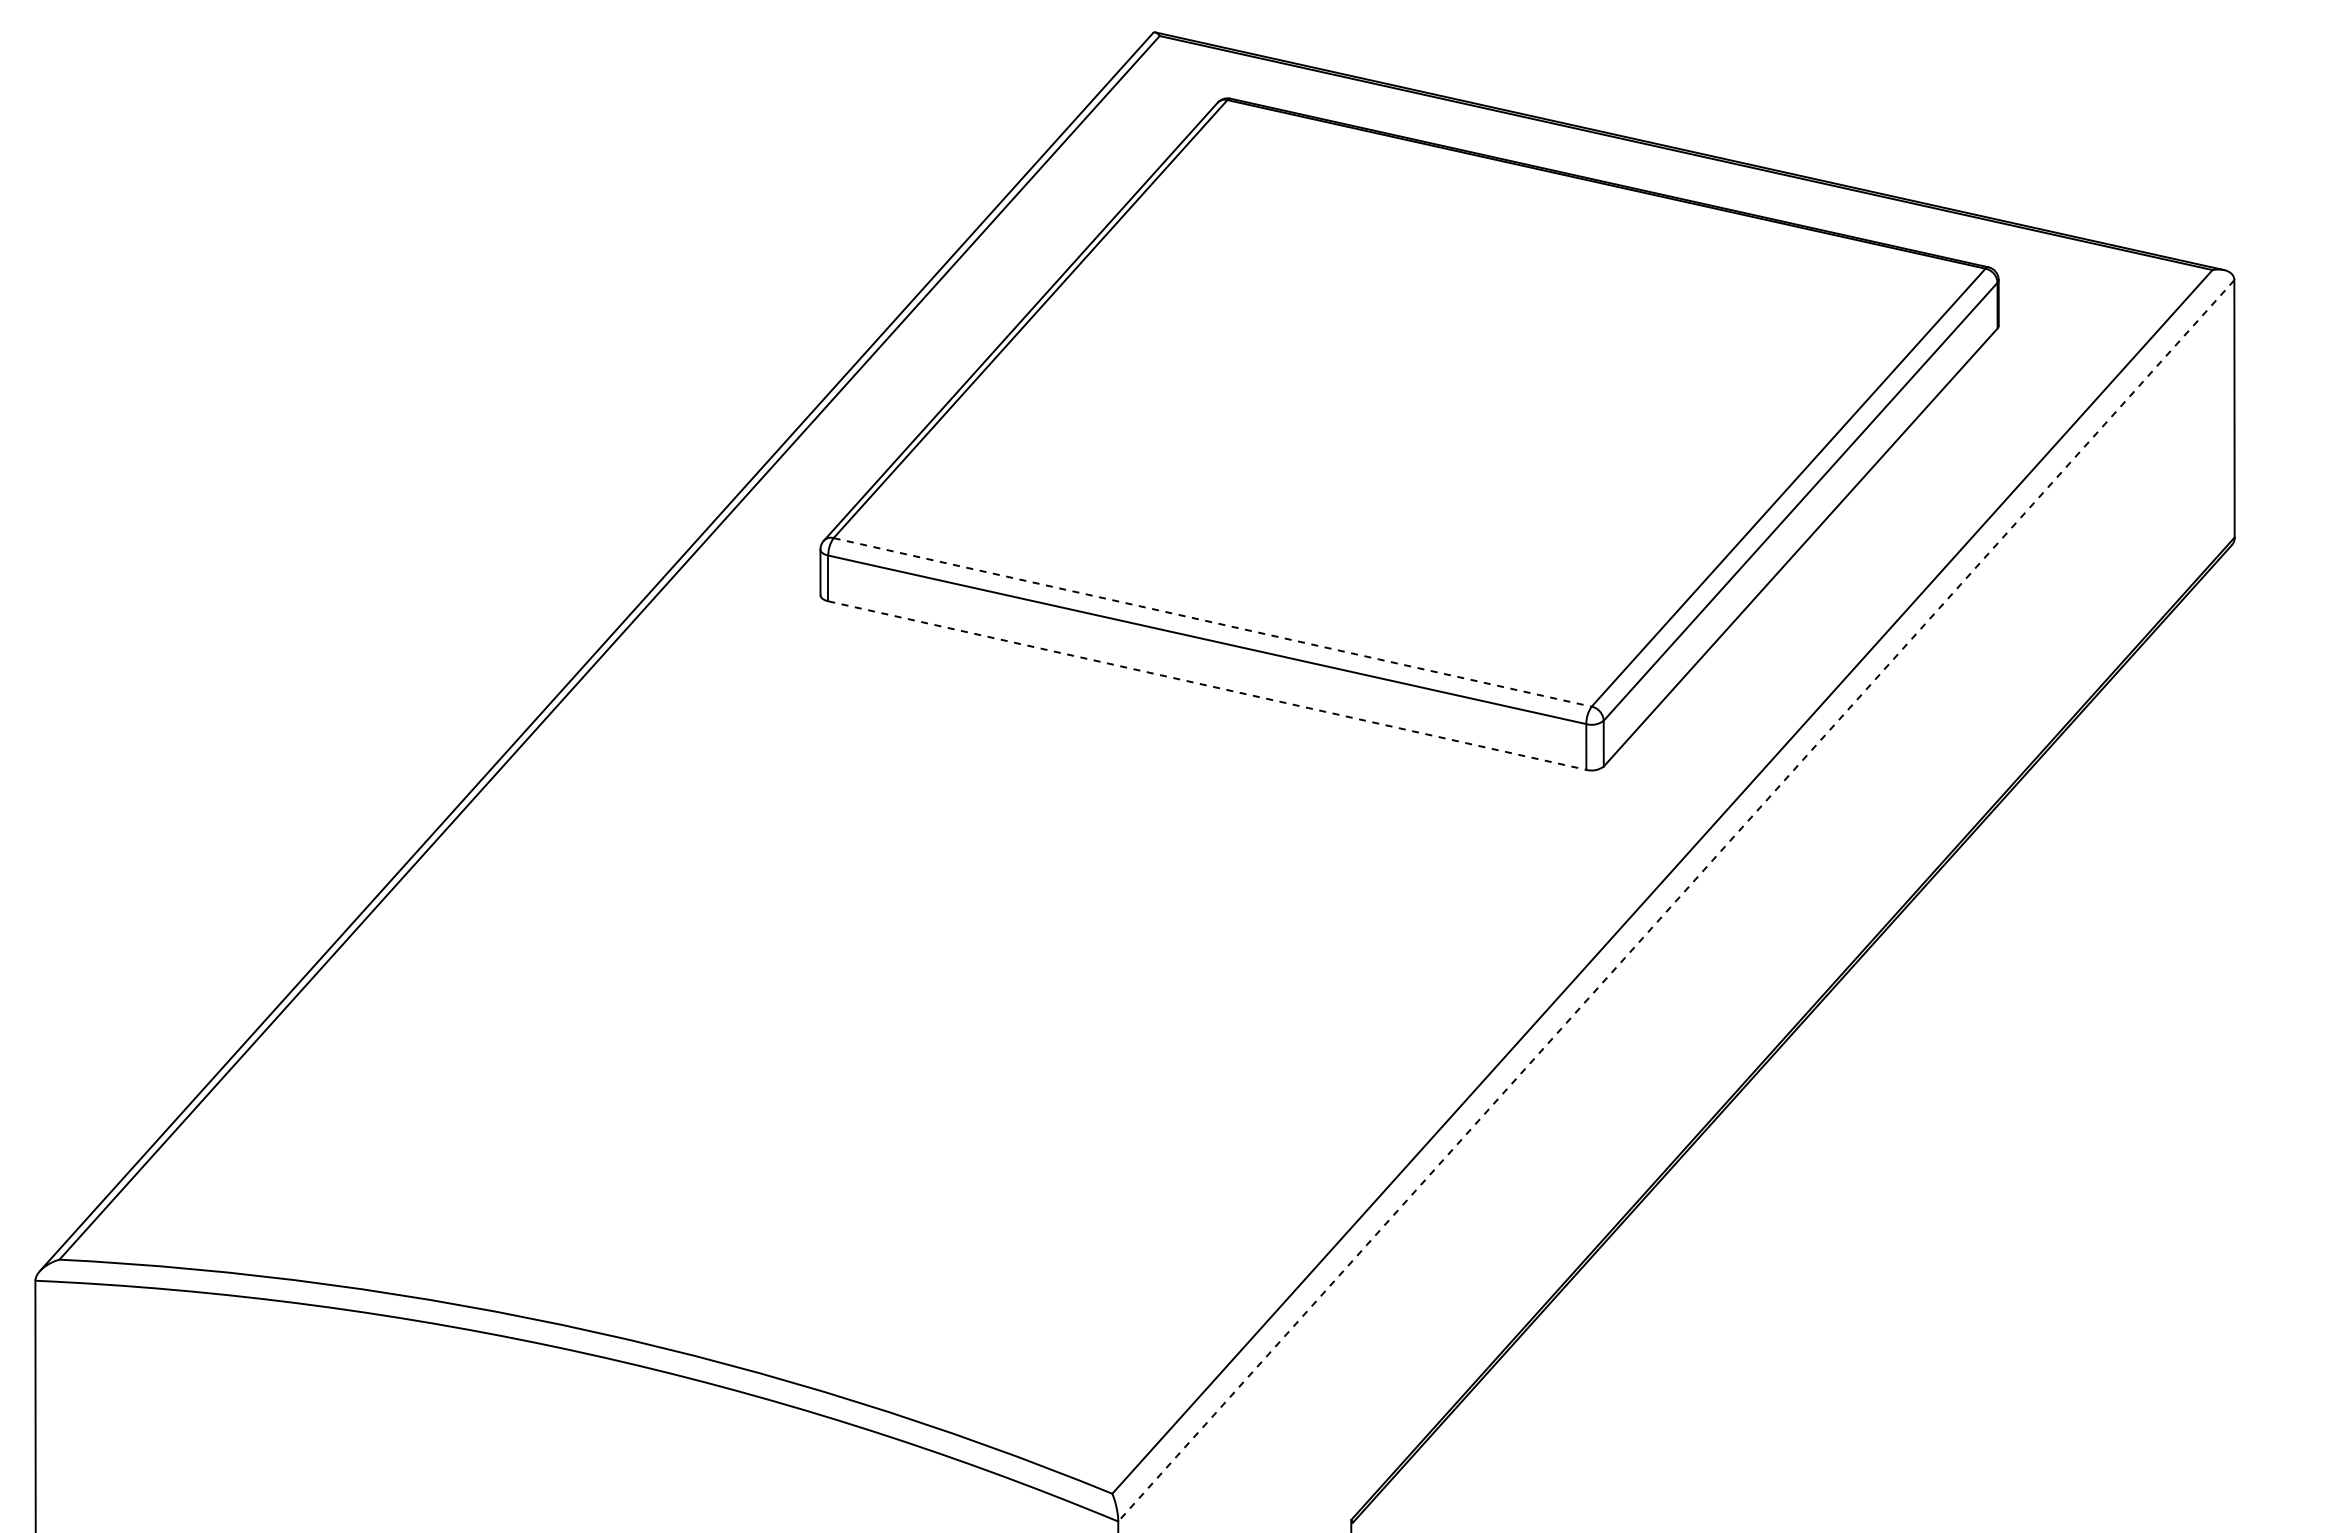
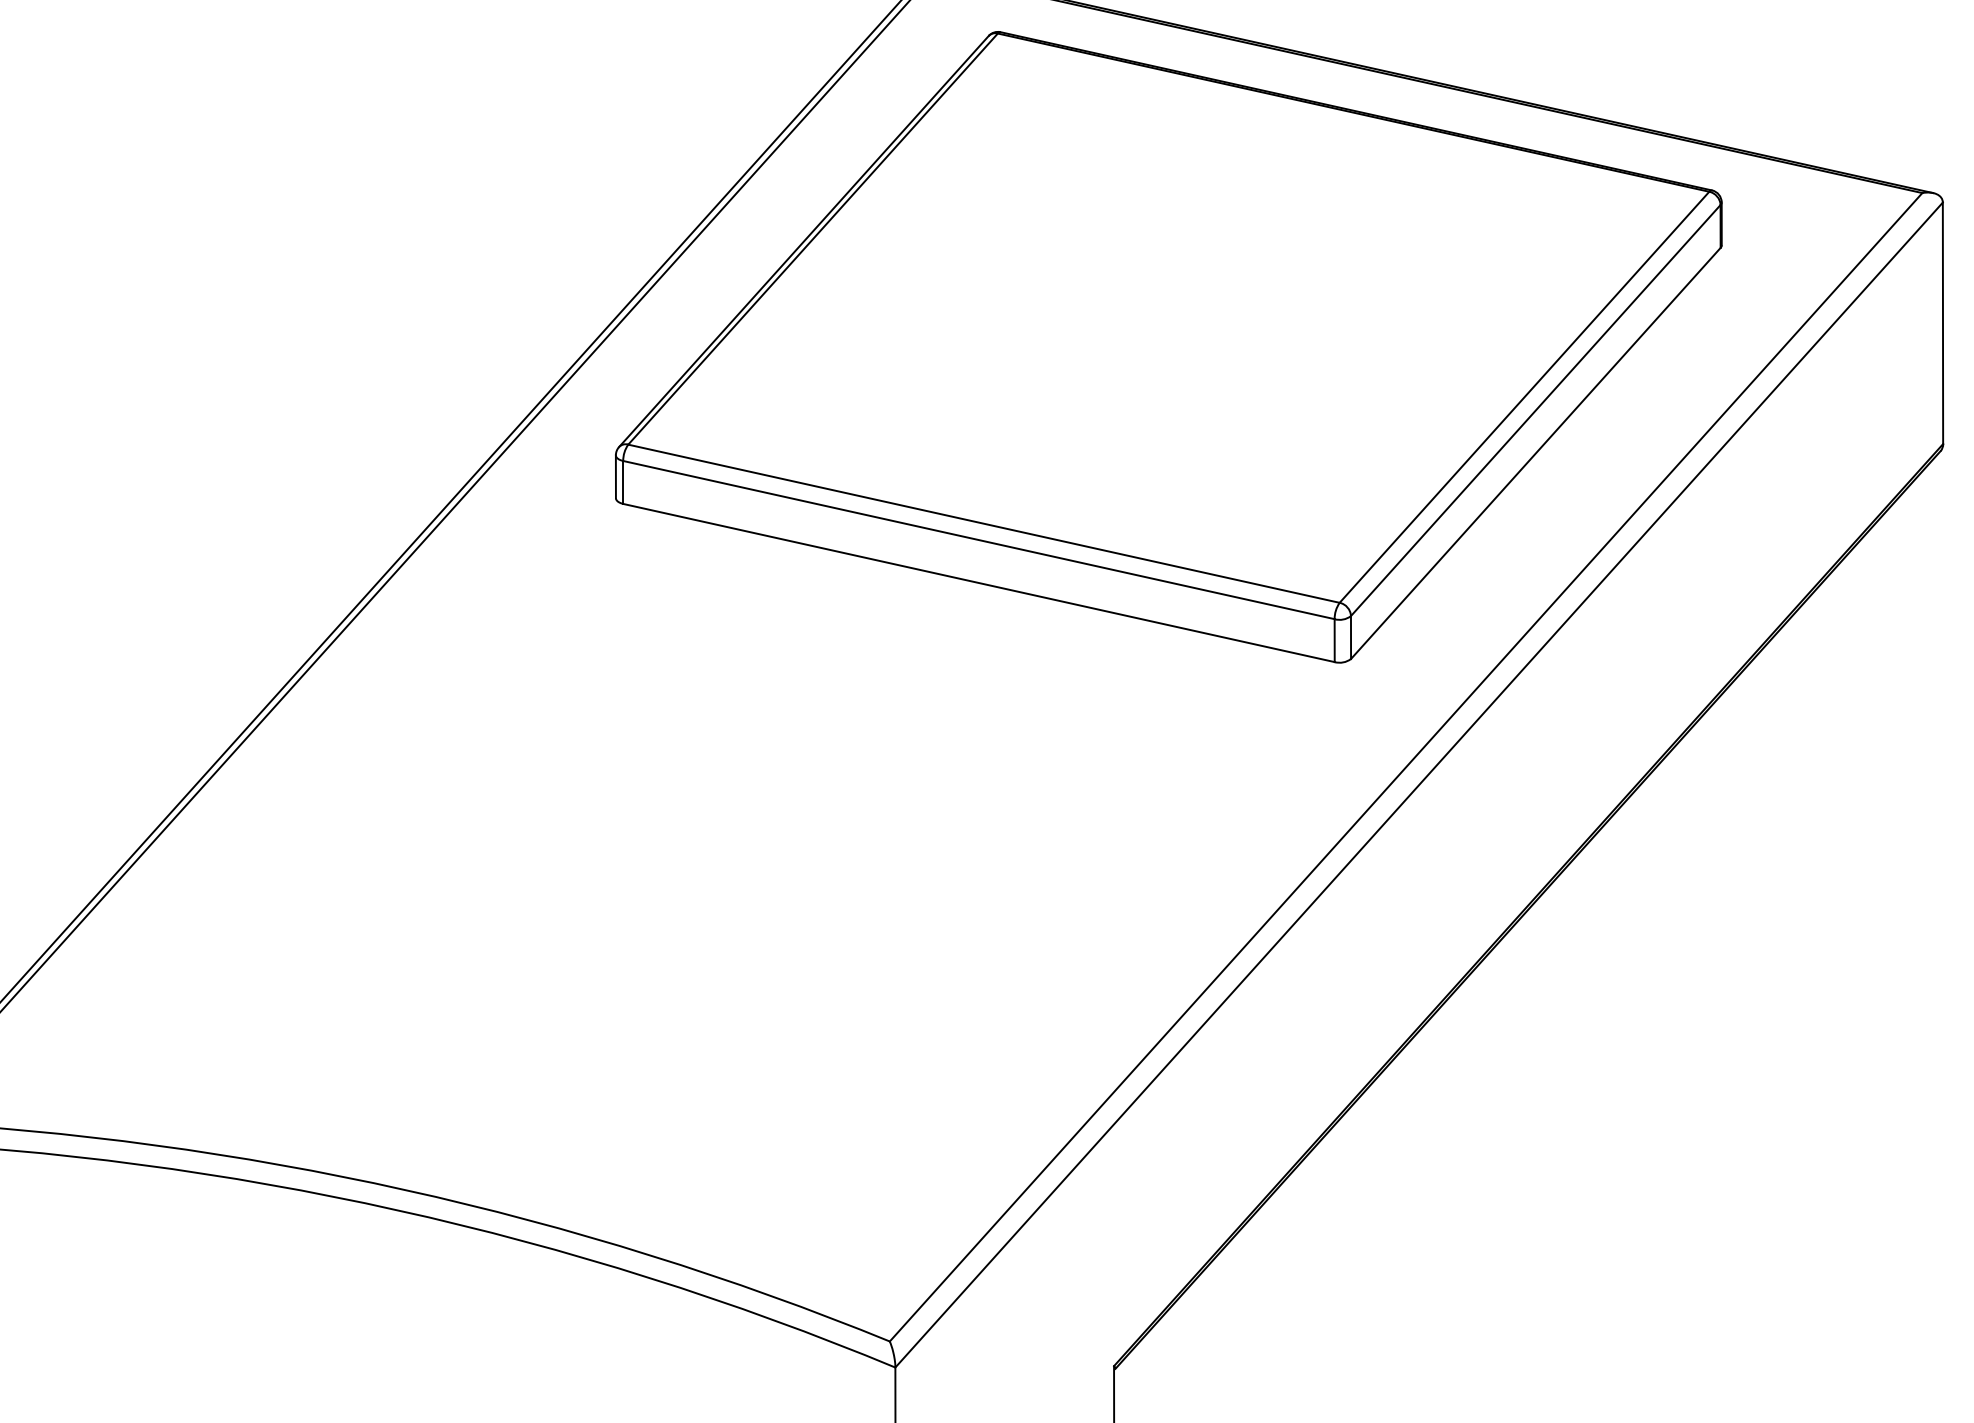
line: (1213, 622) -> (984, 523), dashed -> solid
line: (1207, 685) -> (979, 582), dashed -> solid
line: (1676, 900) -> (1419, 784), dashed -> solid

